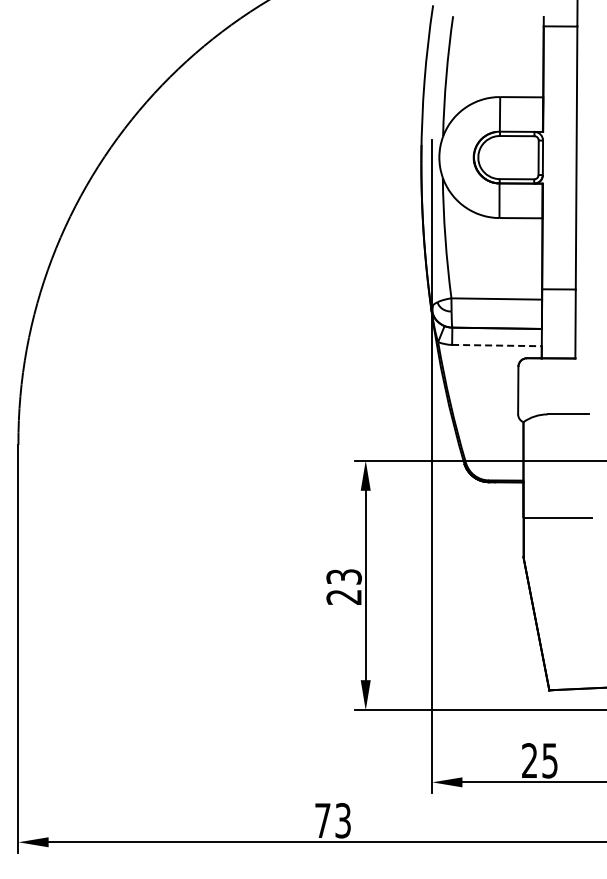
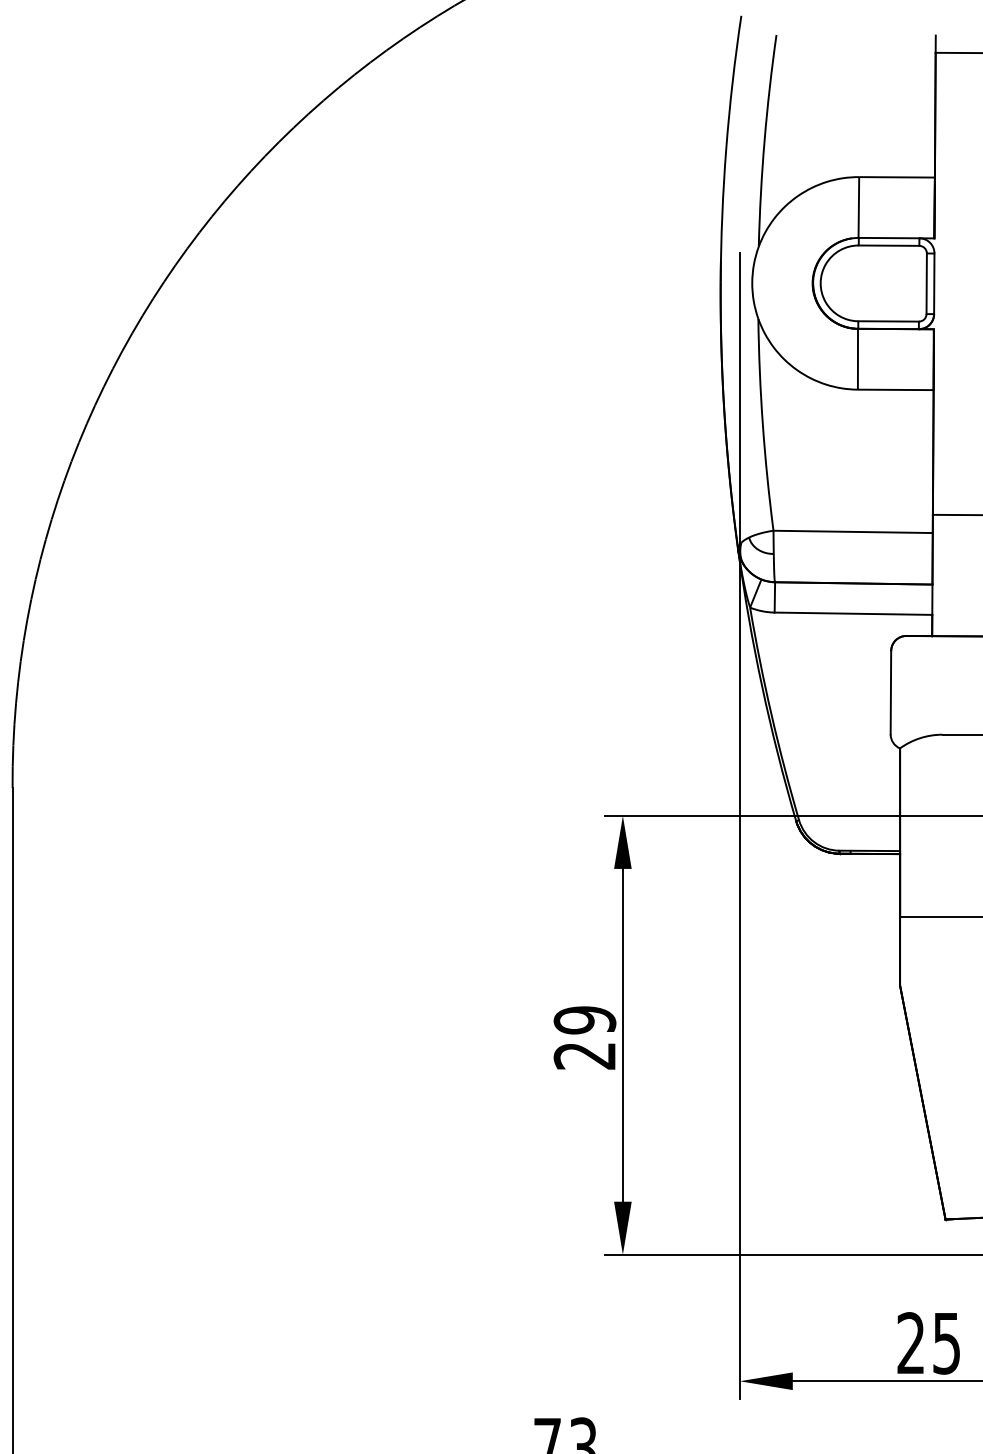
line: (496, 345) -> (852, 613), dashed -> solid
text: (343, 576) -> (583, 1019), 23 -> 29

